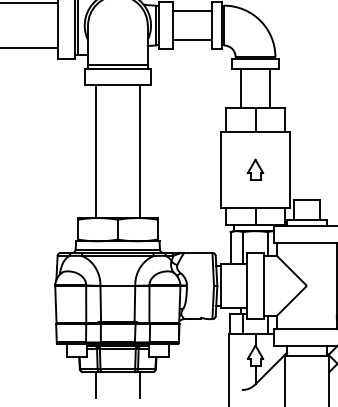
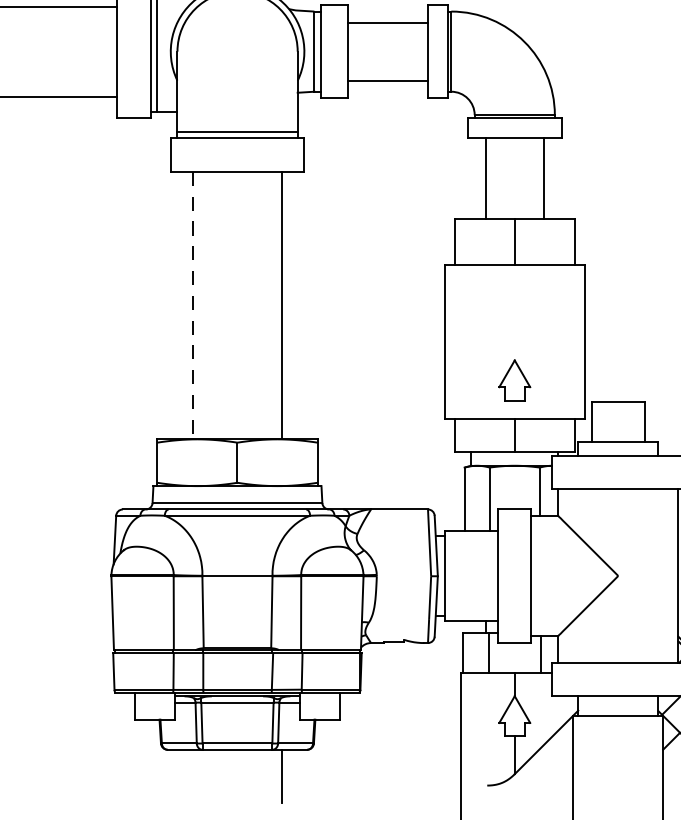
line: (95, 152) -> (192, 307), solid -> dashed
part: (255, 169) -> (514, 379), moved
line: (95, 385) -> (192, 776), removed

